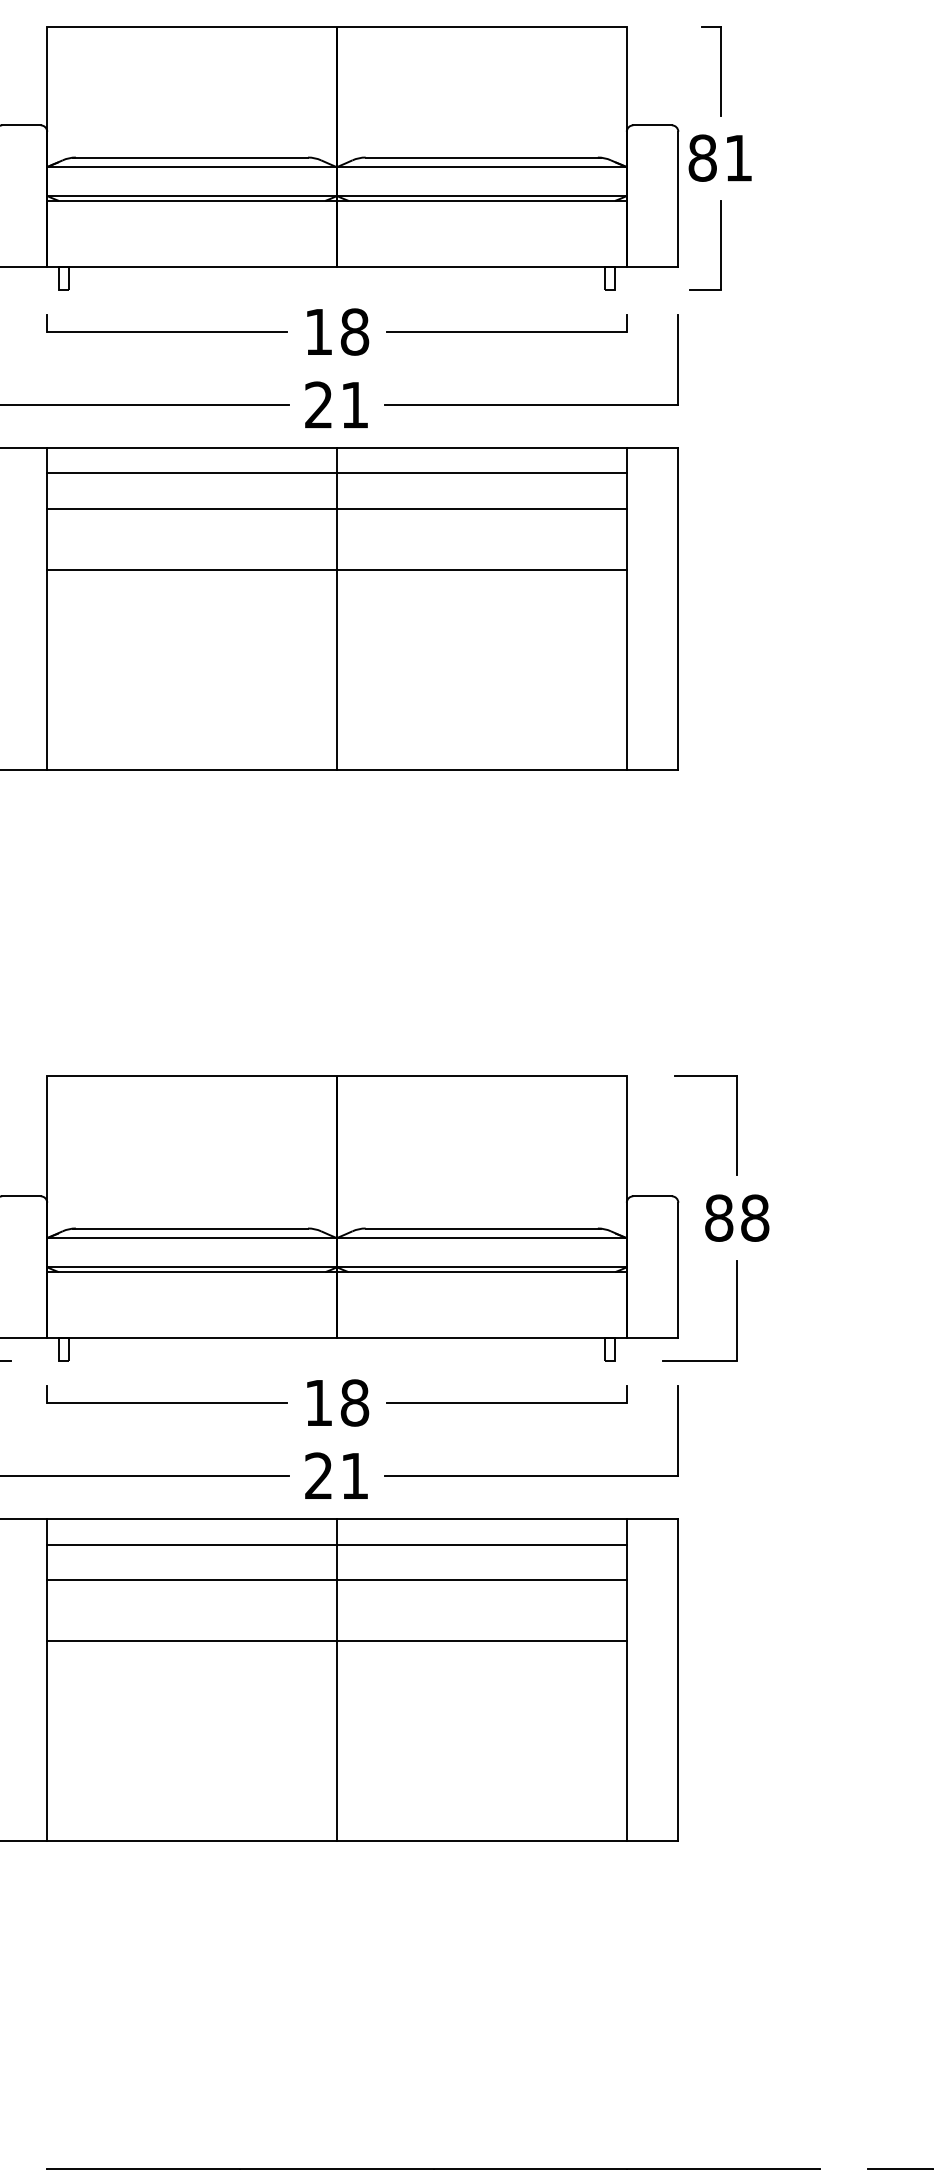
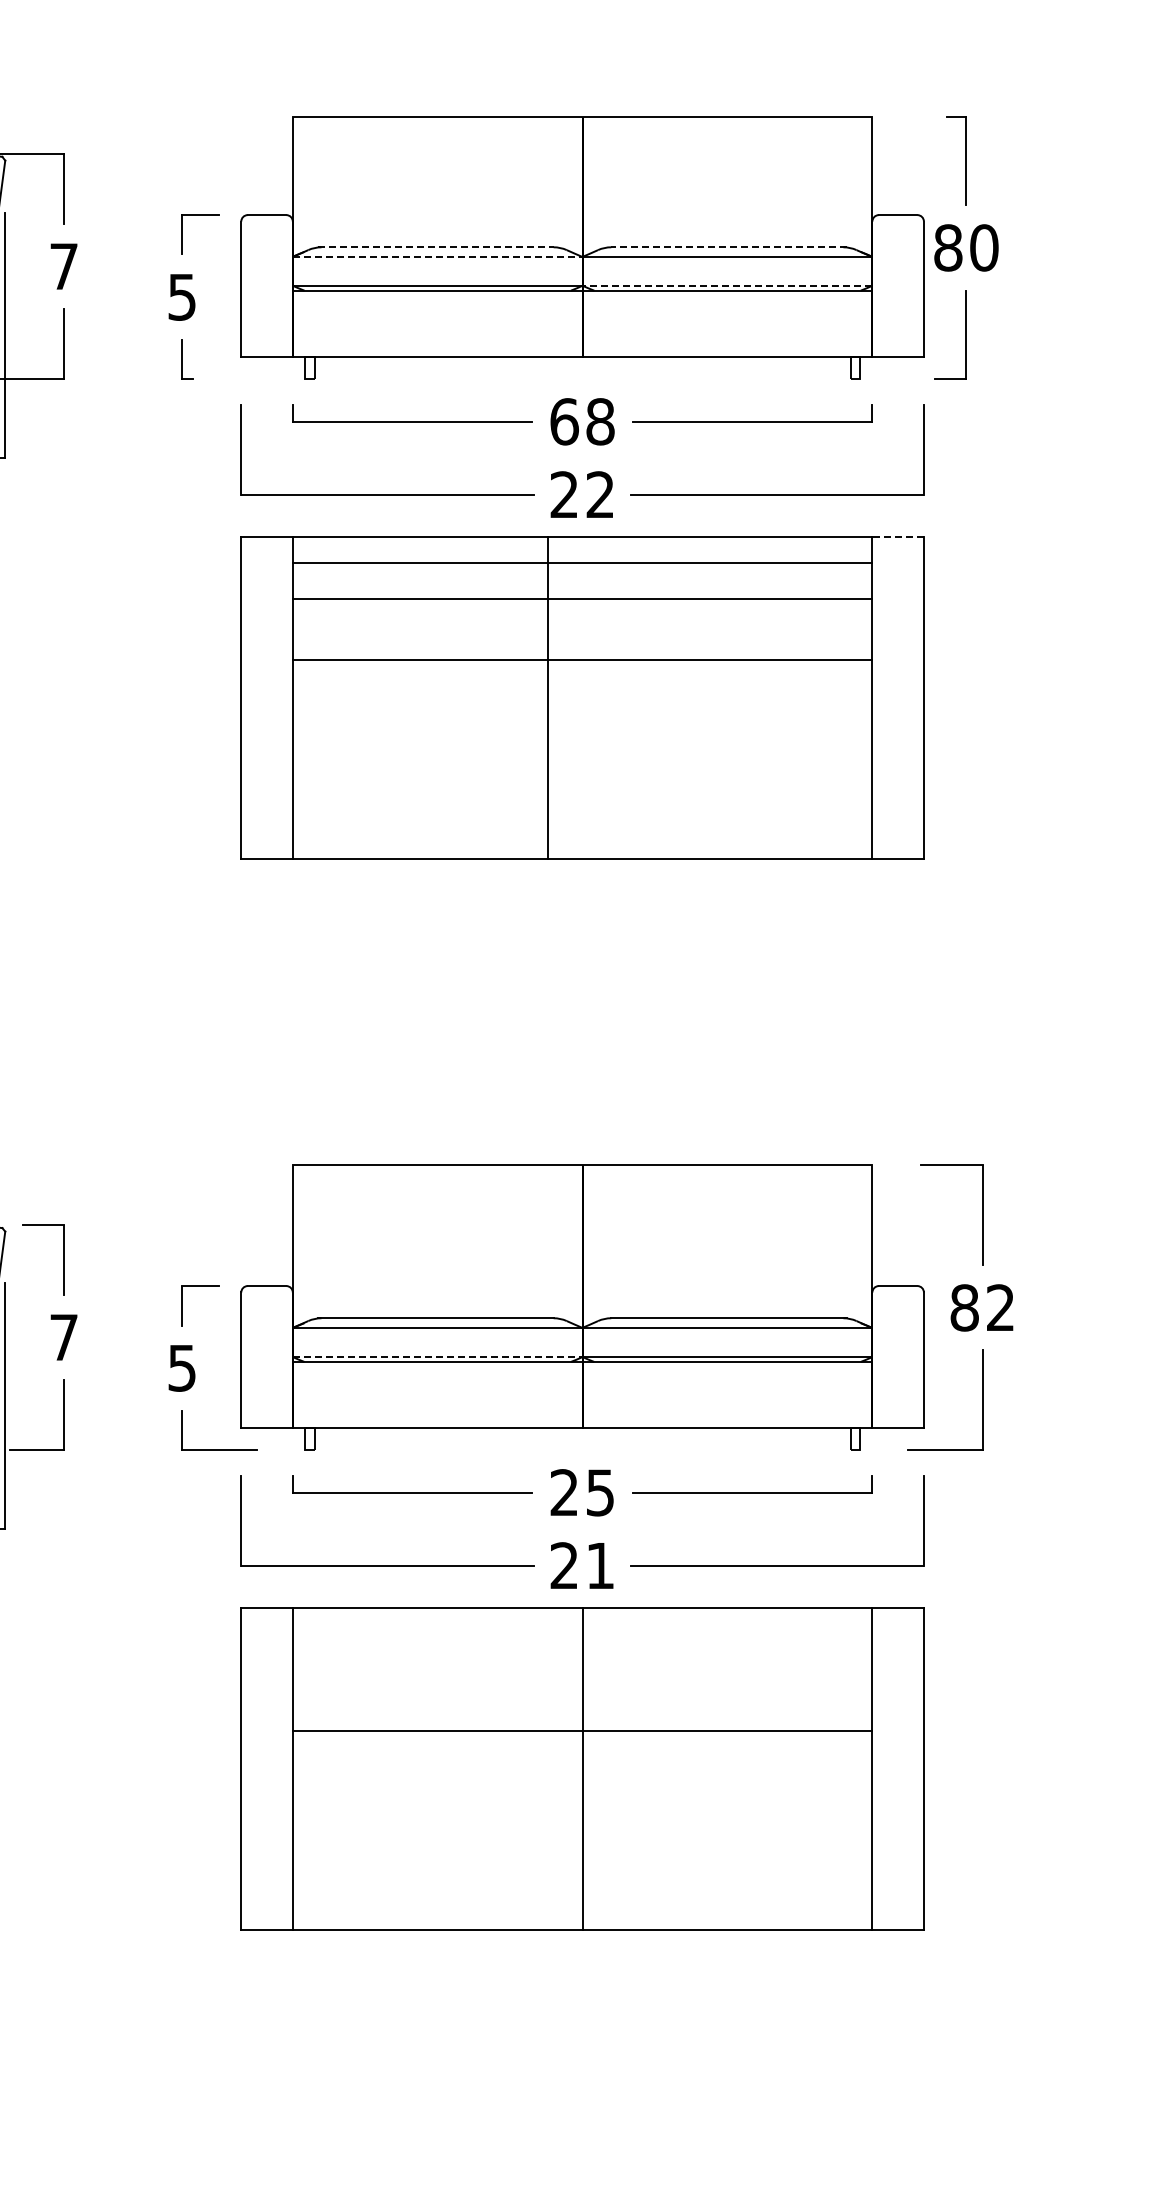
line: (189, 157) -> (435, 247), solid -> dashed
line: (482, 157) -> (728, 247), solid -> dashed
text: (738, 157) -> (984, 247), 81 -> 80
line: (191, 166) -> (437, 256), solid -> dashed
line: (481, 195) -> (727, 285), solid -> dashed
text: (318, 331) -> (564, 421), 18 -> 68
text: (353, 404) -> (599, 494), 21 -> 22
line: (652, 447) -> (898, 537), solid -> dashed
line: (336, 608) -> (547, 698), moved
text: (754, 1217) -> (1000, 1307), 88 -> 82
line: (191, 1266) -> (437, 1356), solid -> dashed
text: (336, 1402) -> (582, 1492), 18 -> 25
line: (336, 1544) -> (582, 1634), removed
line: (336, 1580) -> (582, 1670), removed

